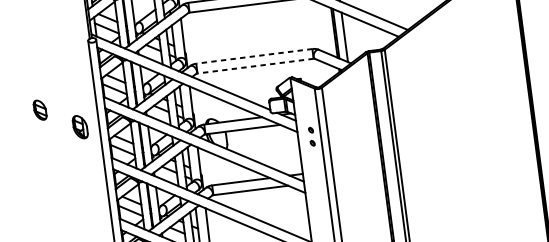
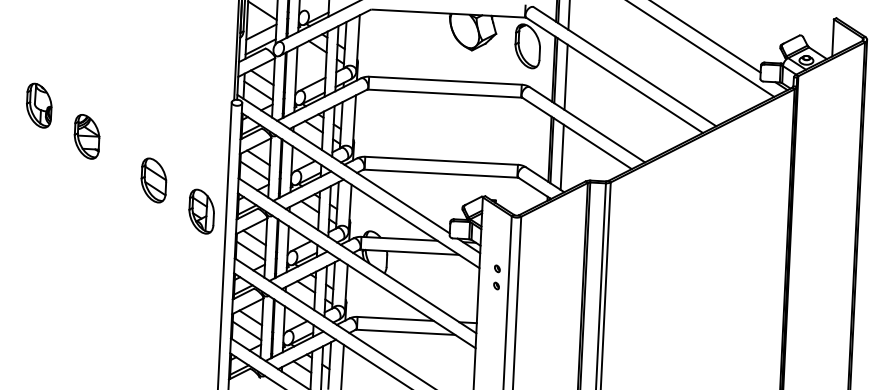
line: (254, 56) -> (441, 160), dashed -> solid
line: (255, 66) -> (440, 173), dashed -> solid
part: (39, 110) -> (153, 180), size x1.67
part: (80, 127) -> (201, 211), size x1.43

